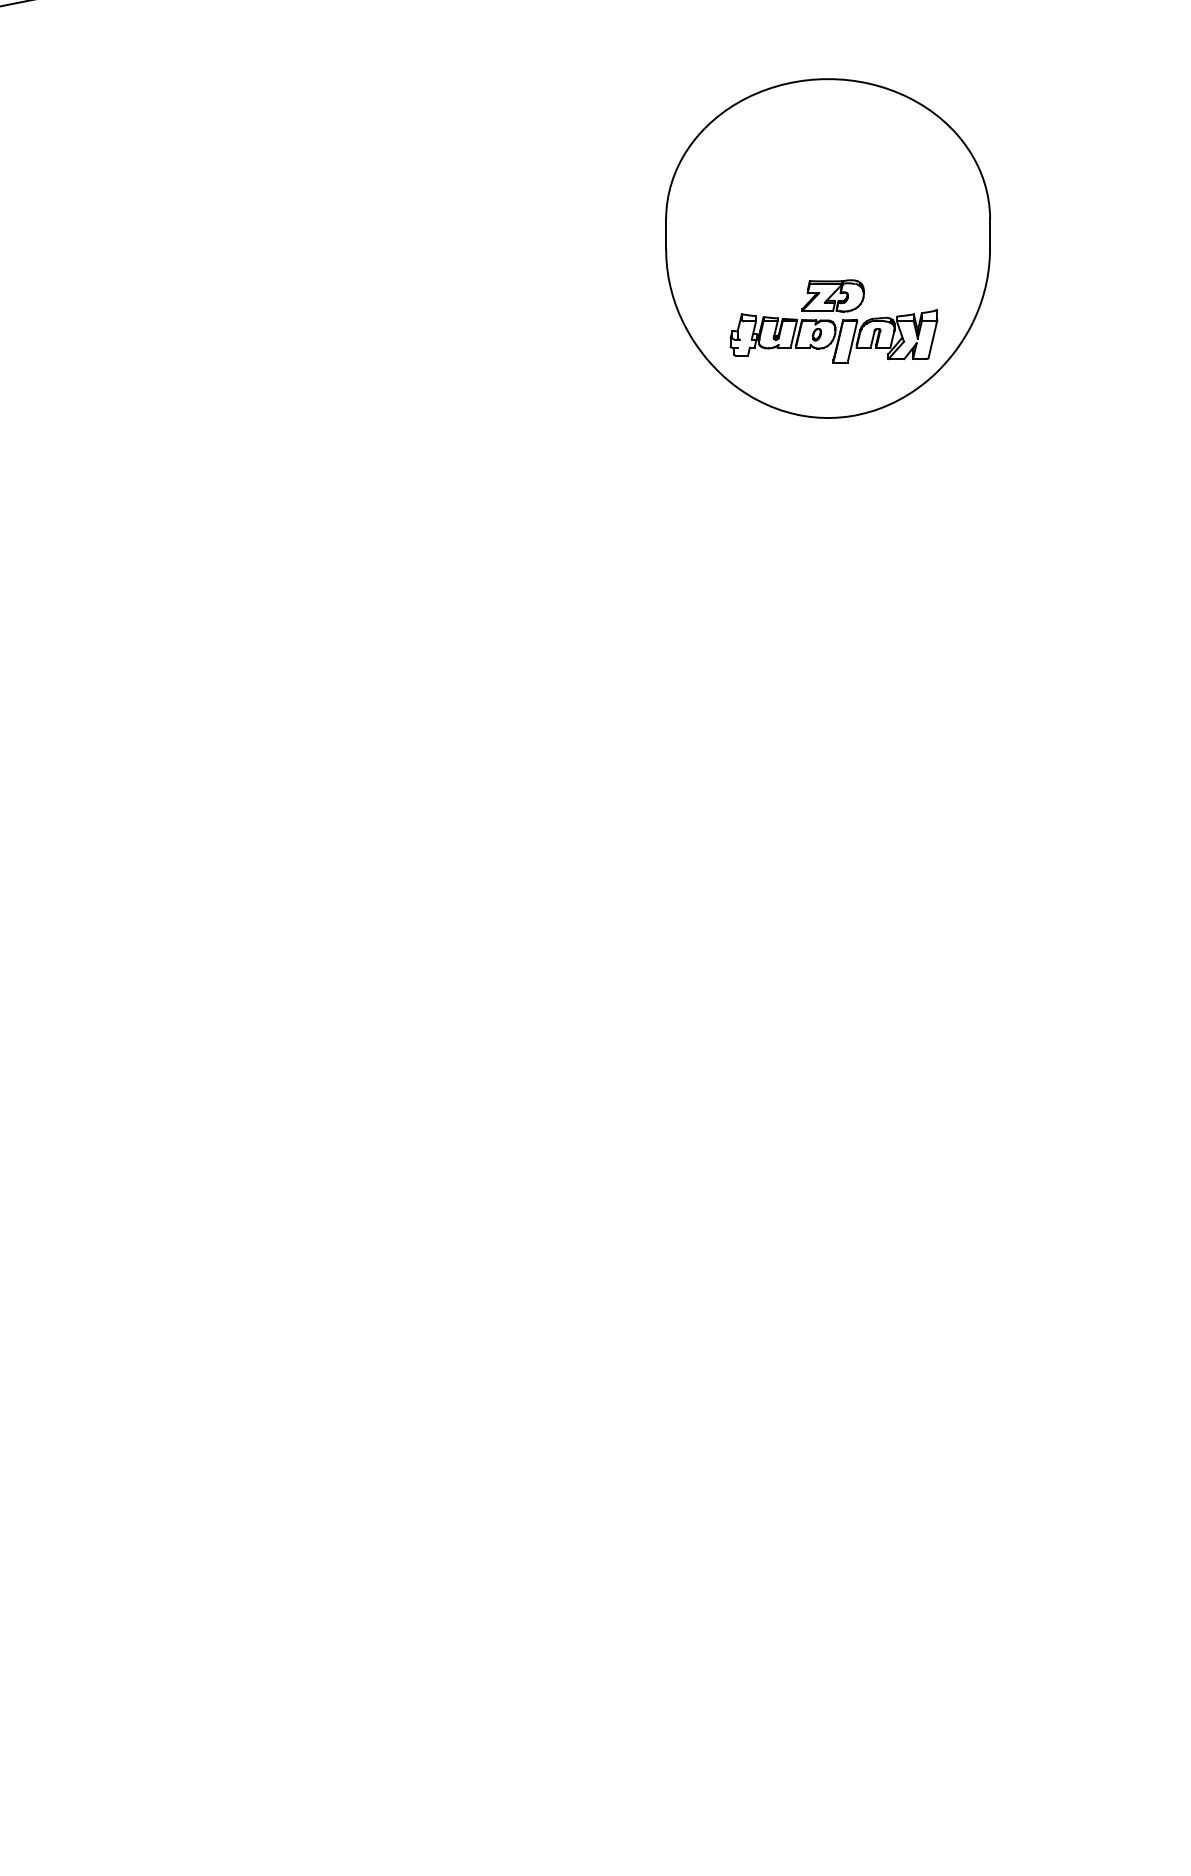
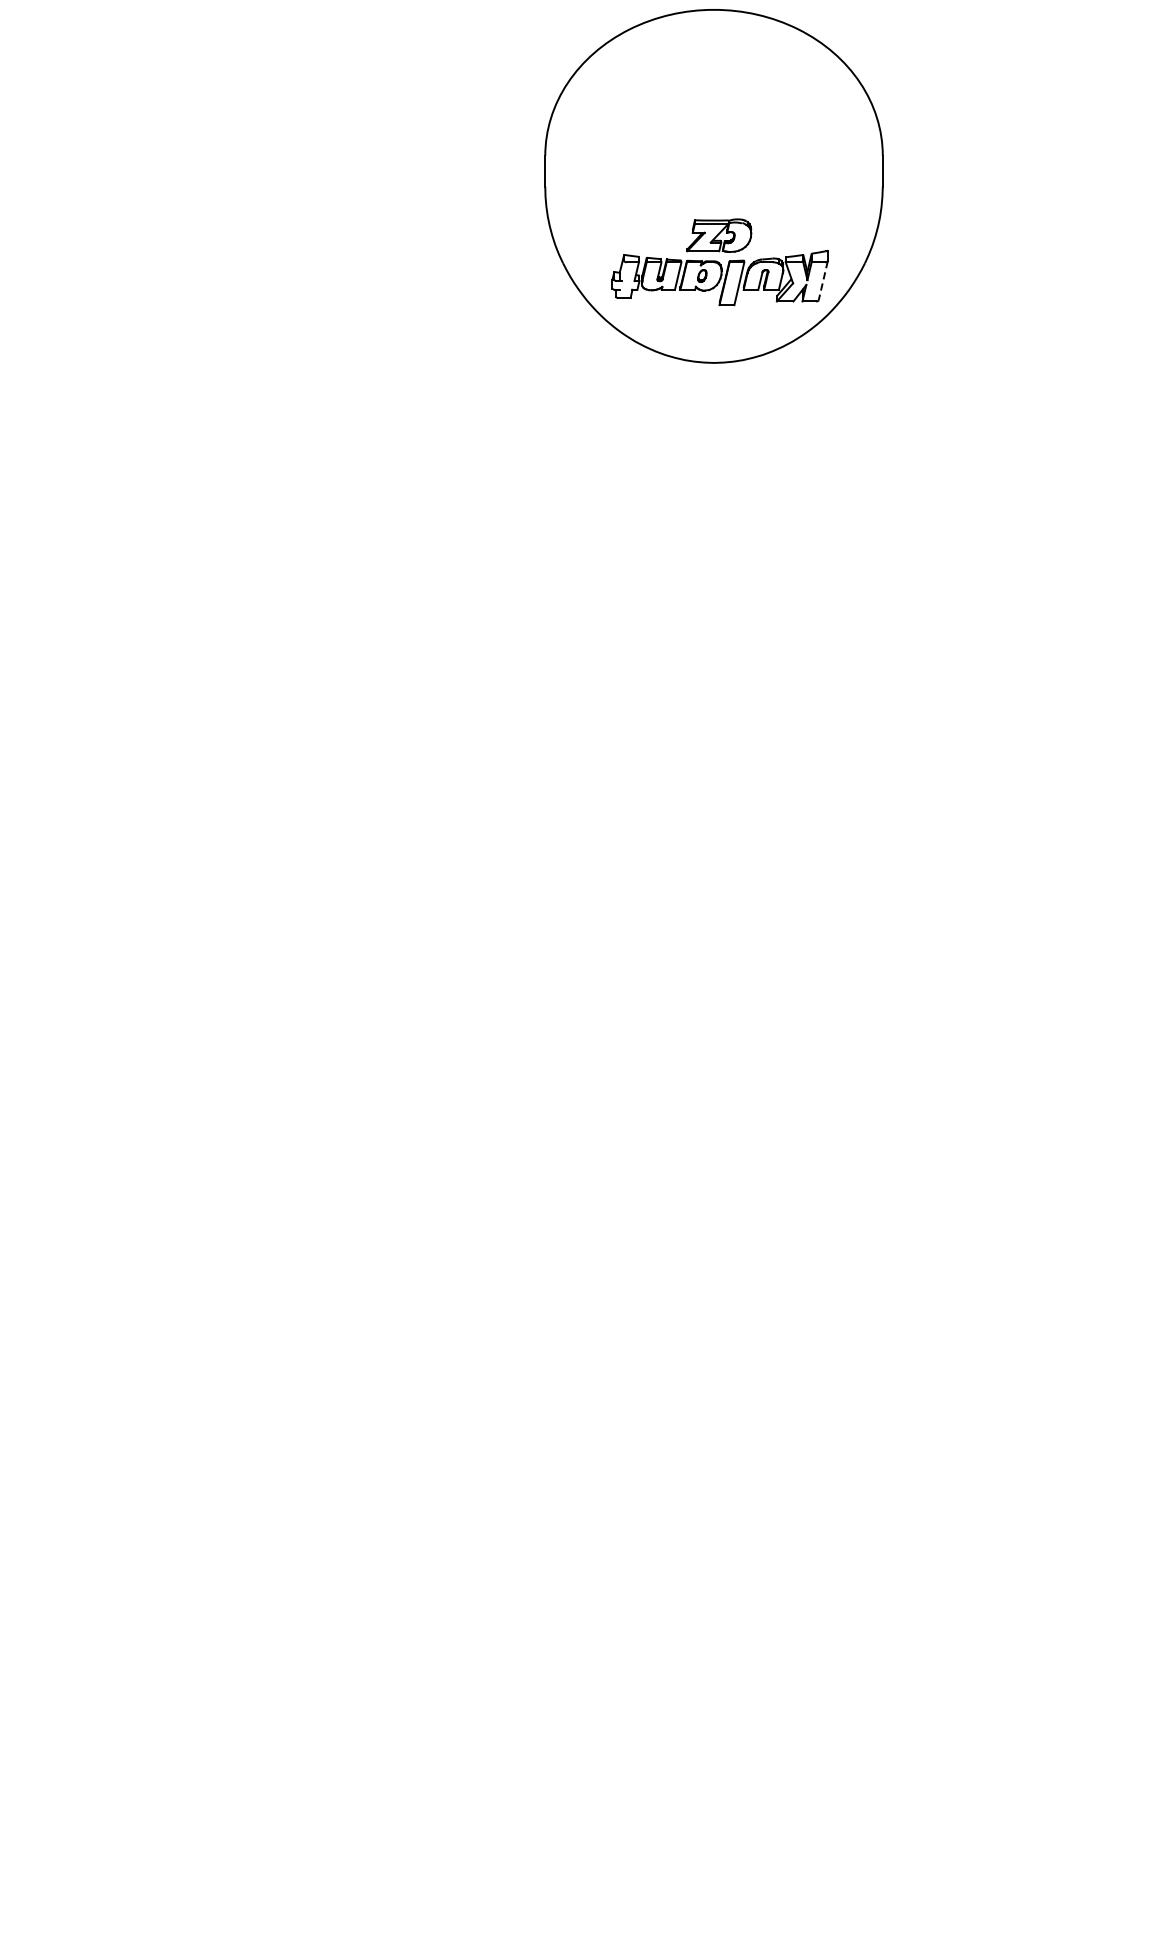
line: (932, 339) -> (822, 281), solid -> dashed

